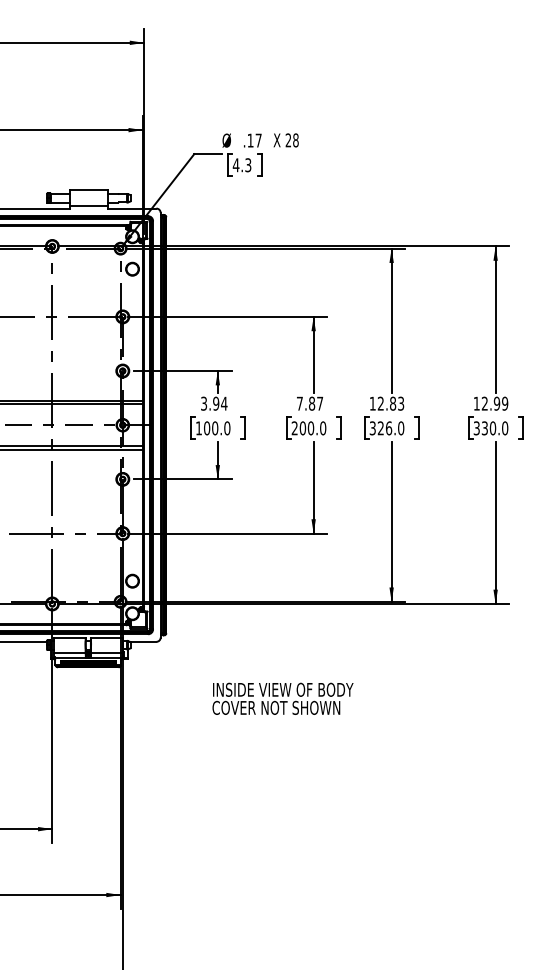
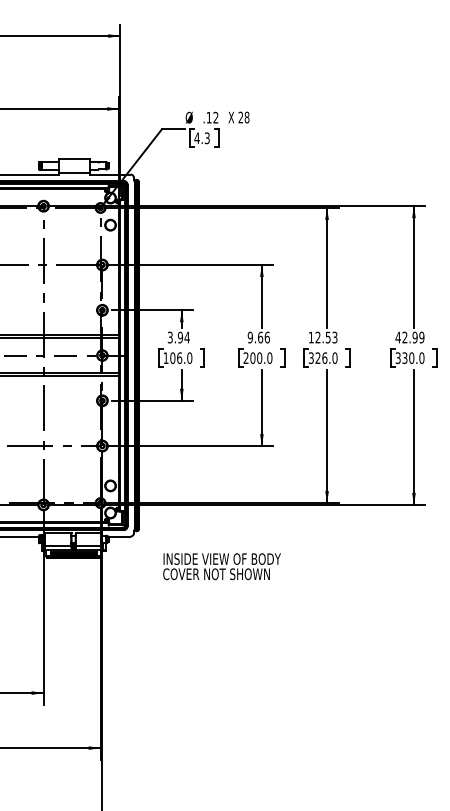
text: (258, 140) -> (215, 117), .17 -> .12
text: (309, 403) -> (258, 337), 7.87 -> 9.66
text: (393, 403) -> (328, 337), 12.83 -> 12.53
text: (476, 403) -> (397, 337), 12.99 -> 42.99
text: (215, 428) -> (179, 358), 100.0 -> 106.0
text: (282, 698) -> (221, 566), moved

